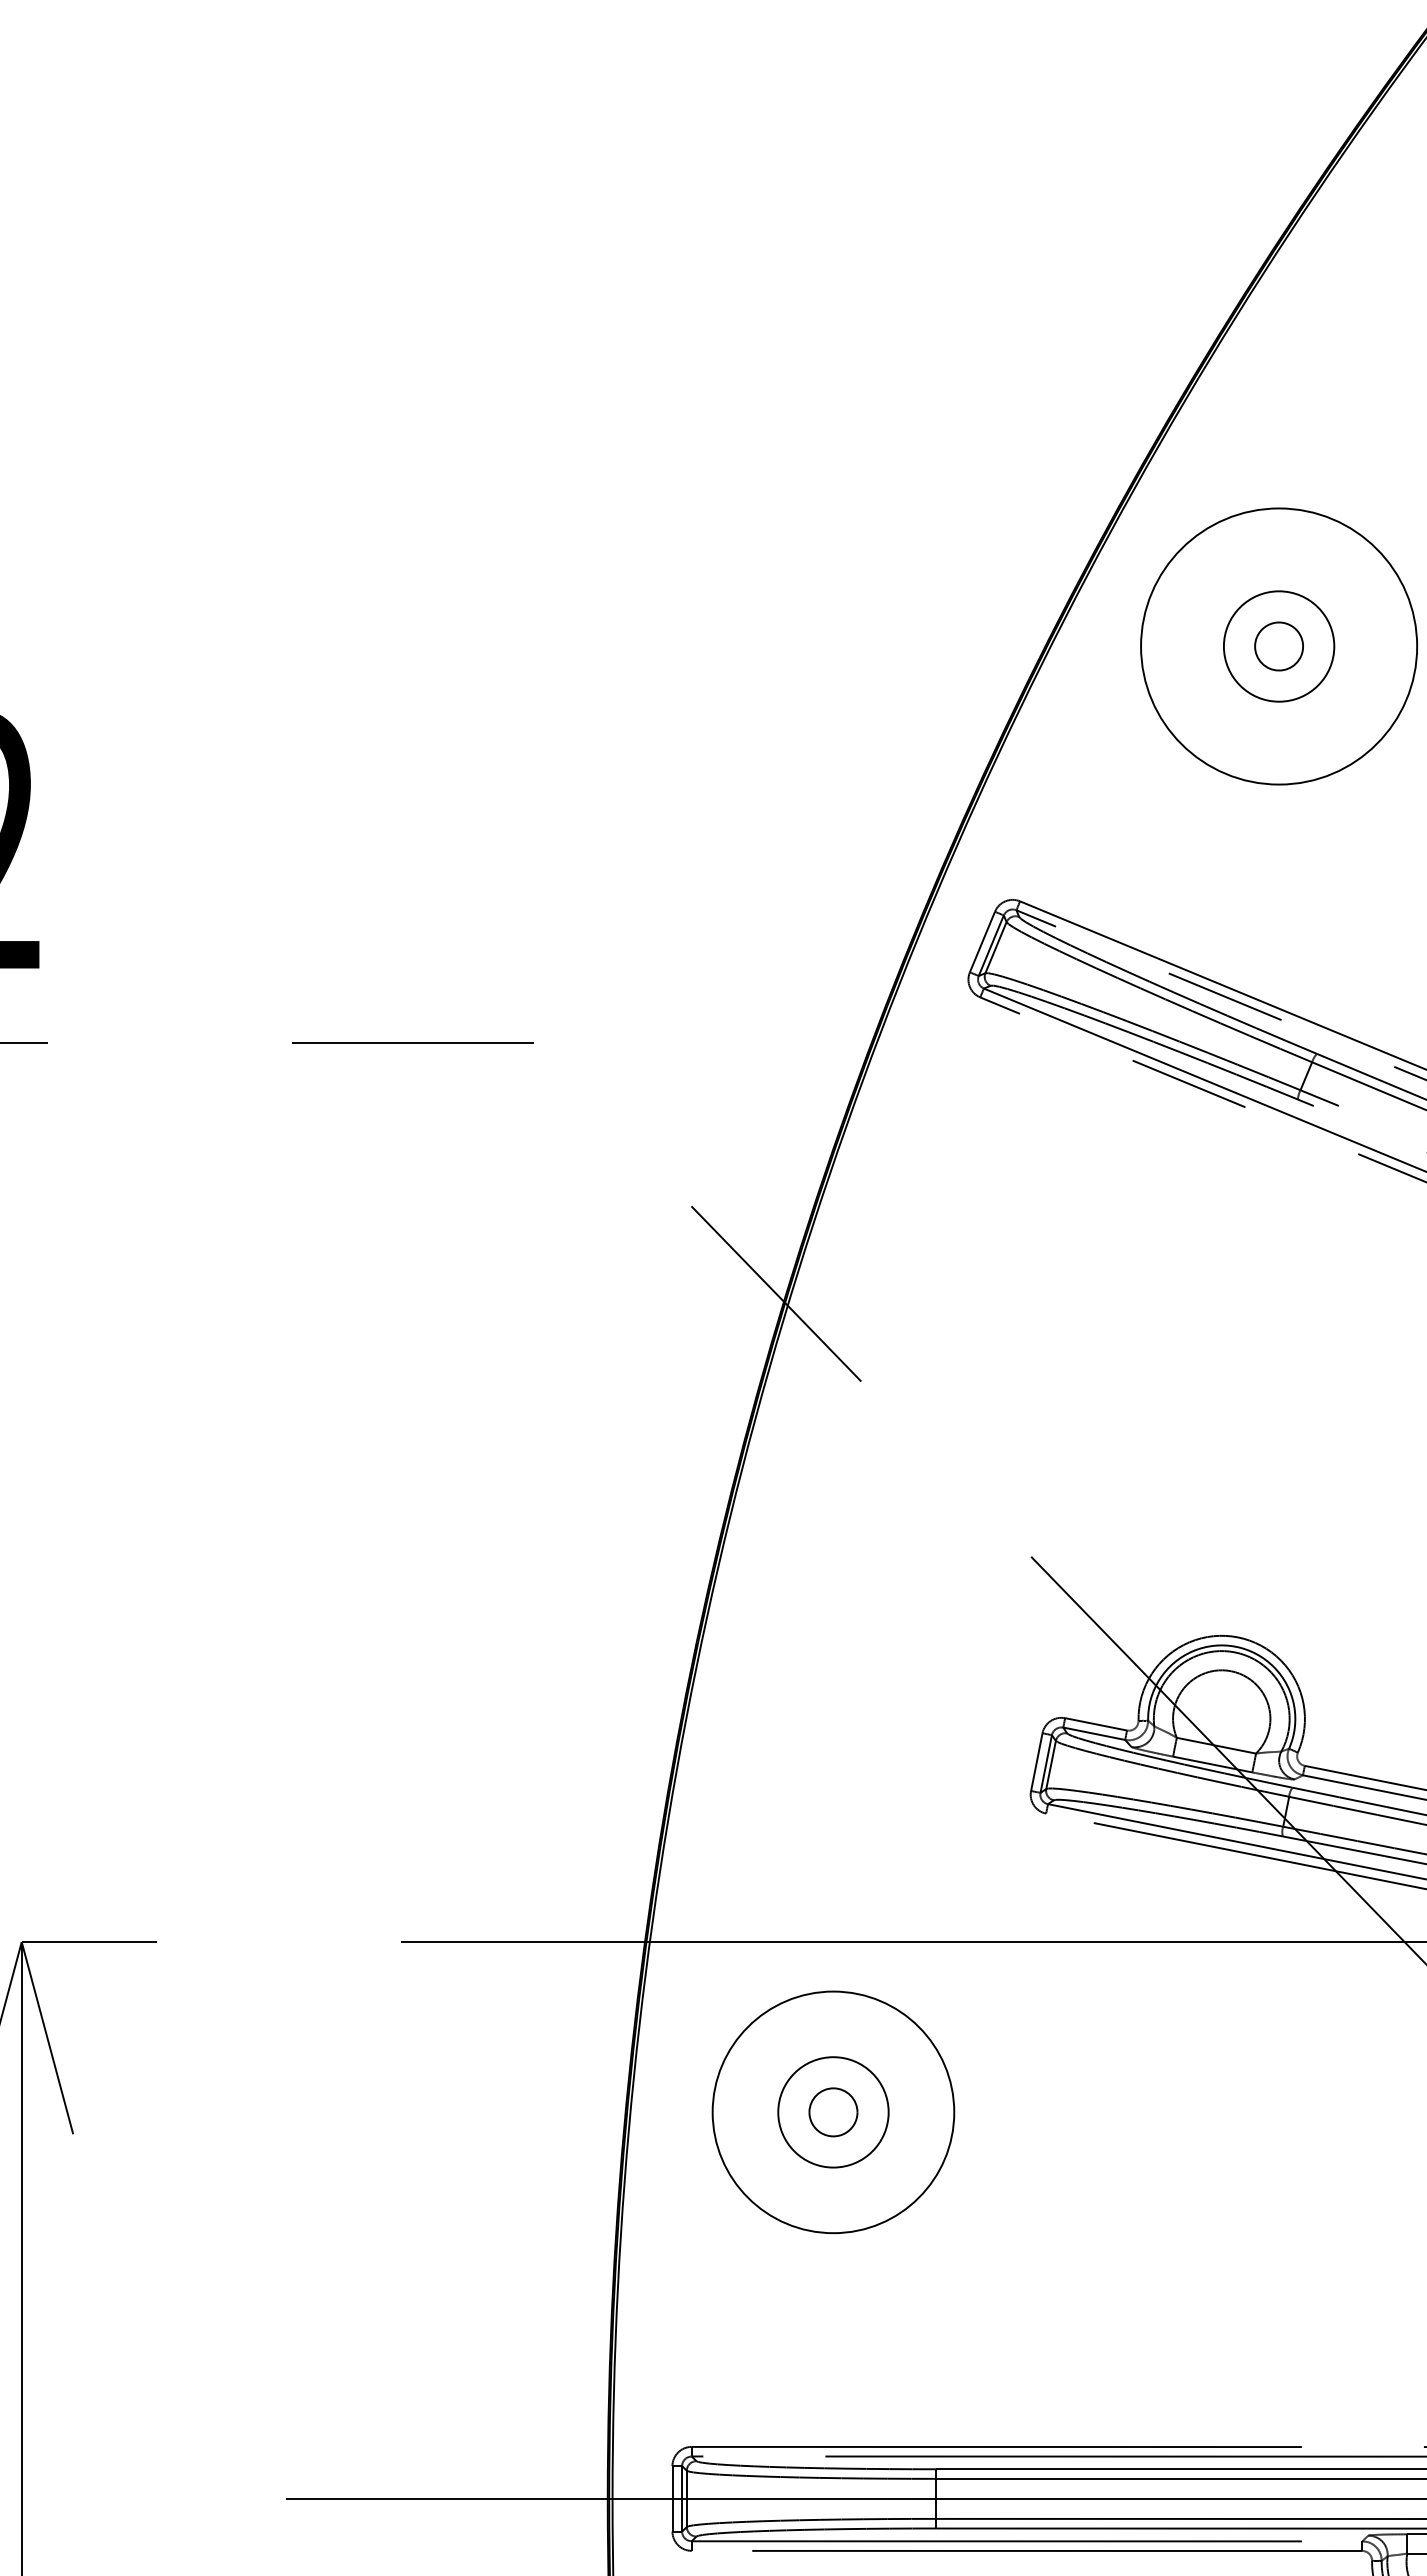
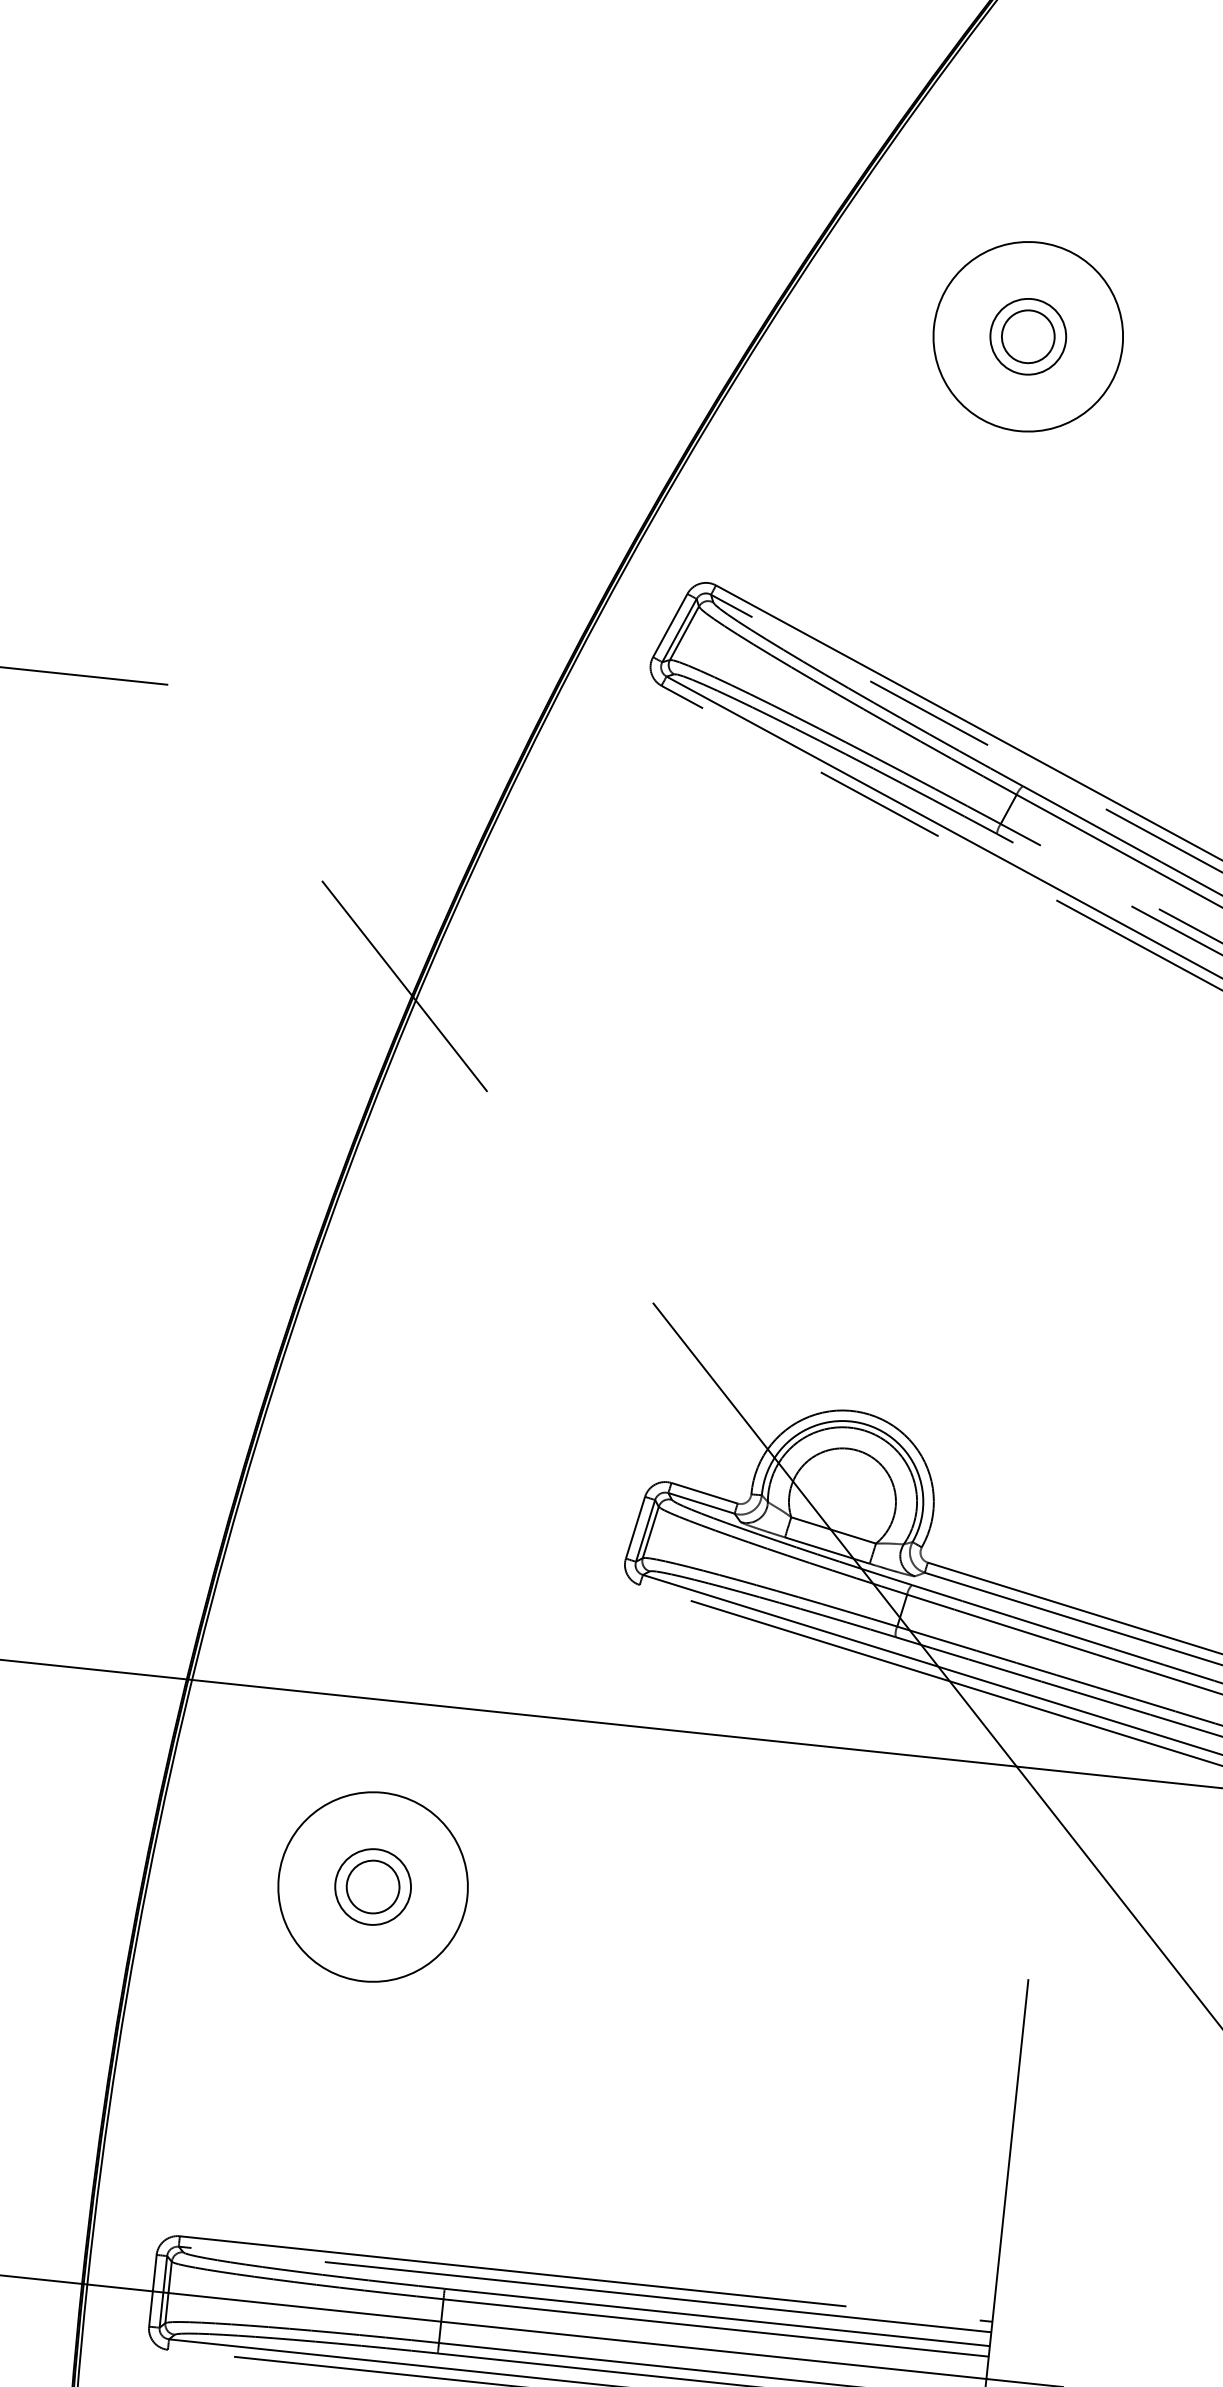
circle: (1278, 646) -> (1027, 336), size x0.62
circle: (1278, 646) -> (1027, 336), size x0.62
circle: (832, 2111) -> (372, 1885), size x0.62
circle: (833, 2112) -> (373, 1887), size x0.71

